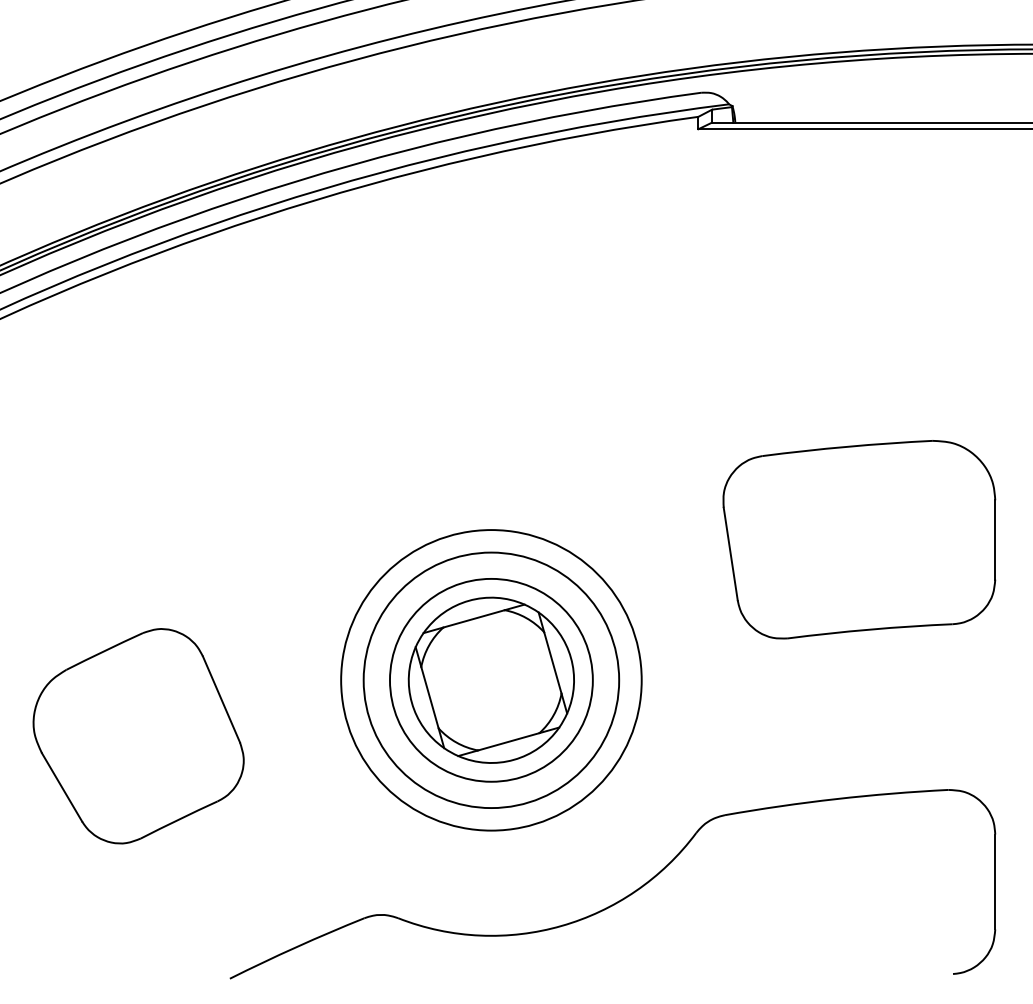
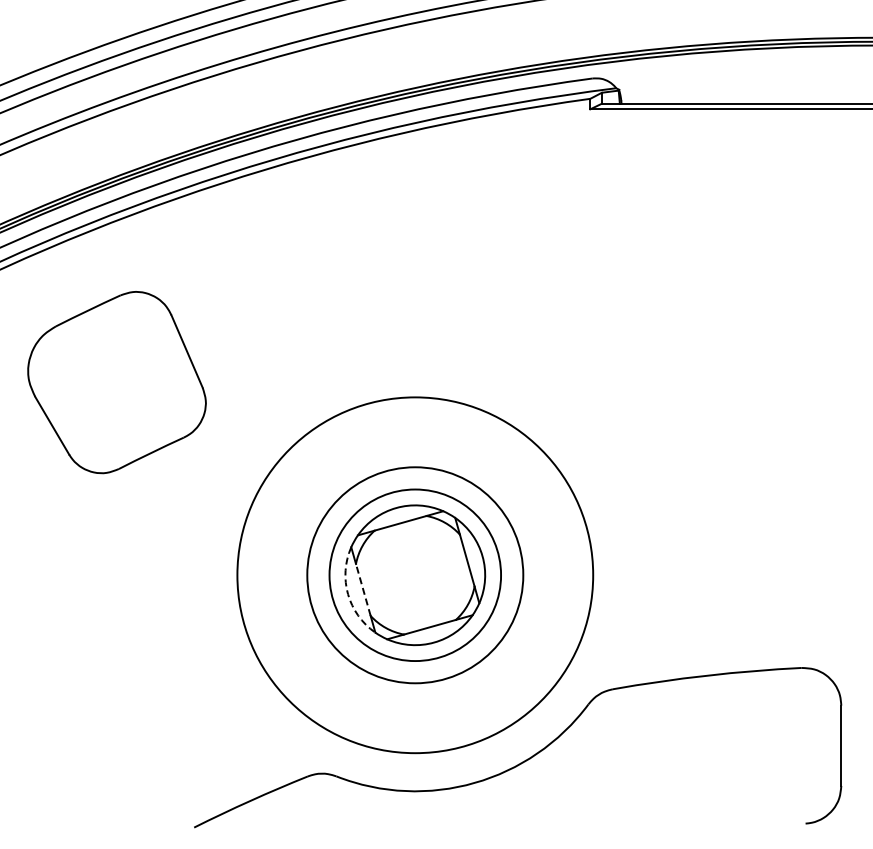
part: (859, 538) -> (726, 455), removed
circle: (491, 680) -> (415, 575), size x1.4
line: (430, 697) -> (363, 589), solid -> dashed
arc: (412, 703) -> (348, 594), solid -> dashed
part: (138, 736) -> (116, 382), moved

